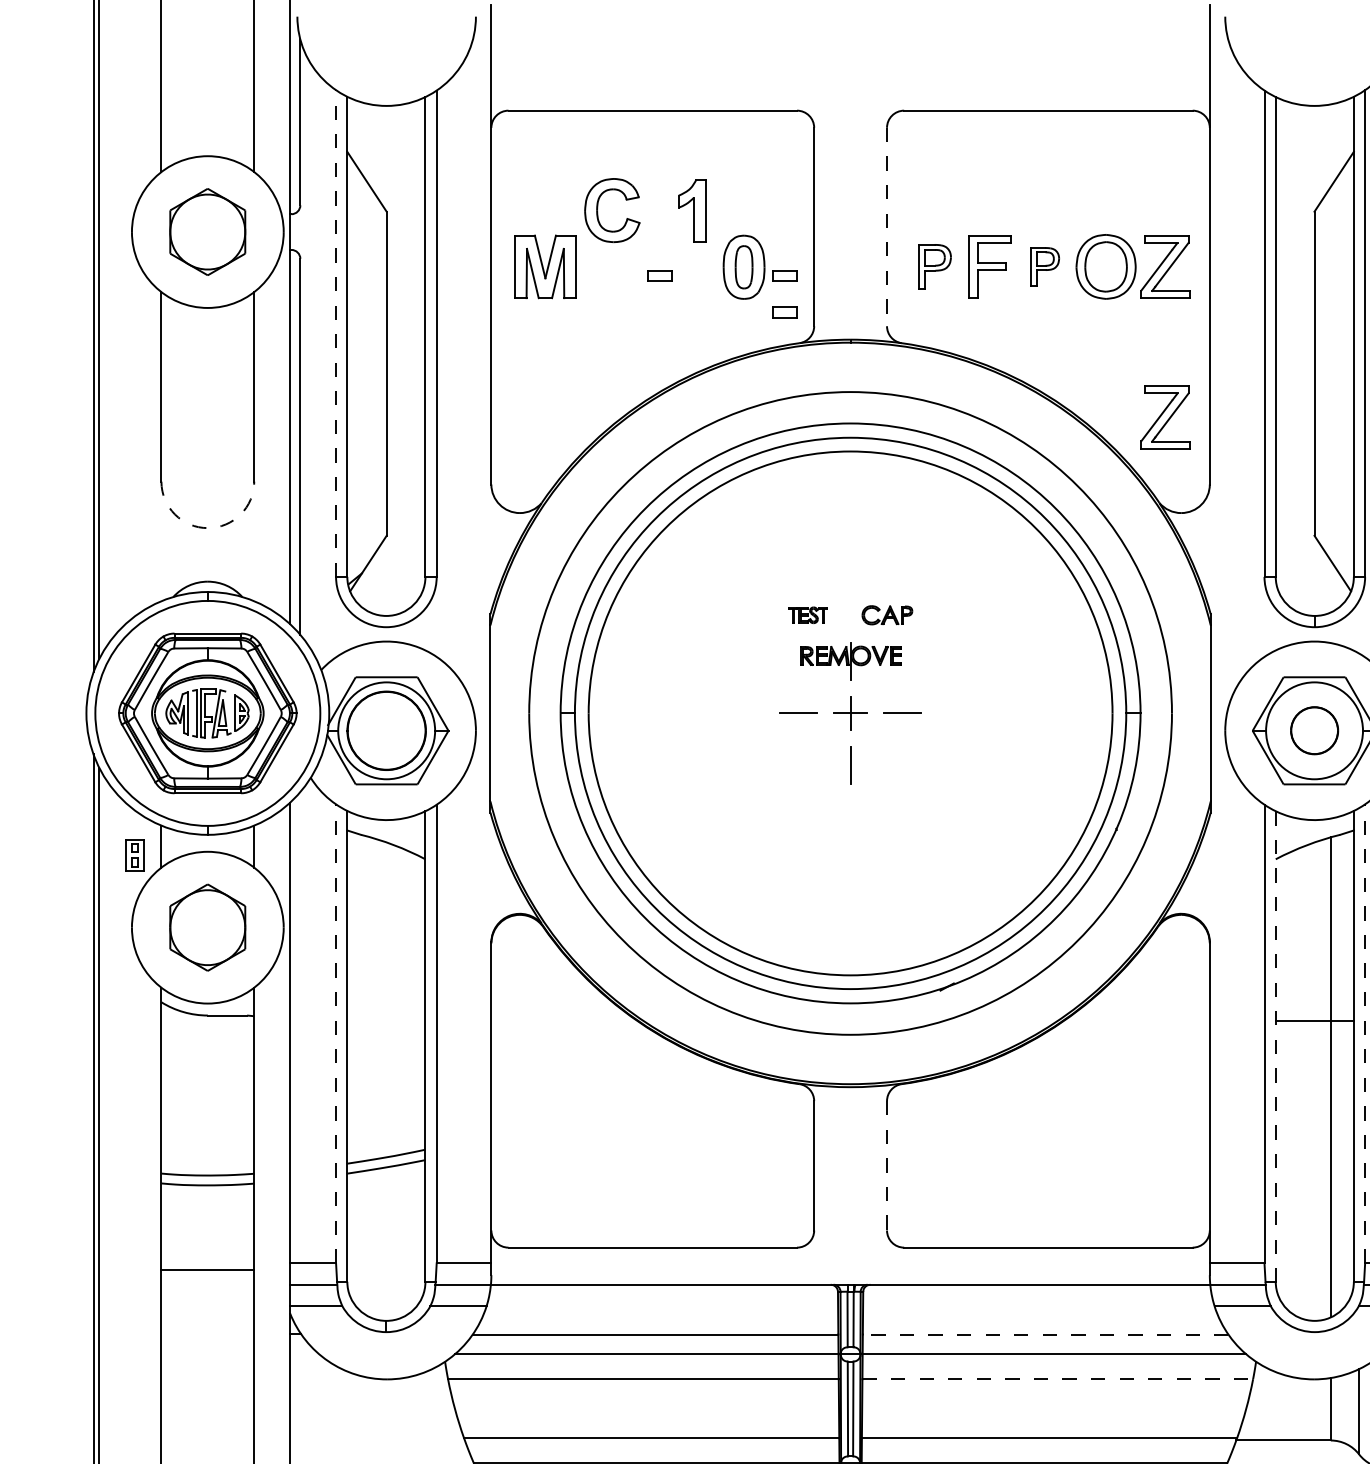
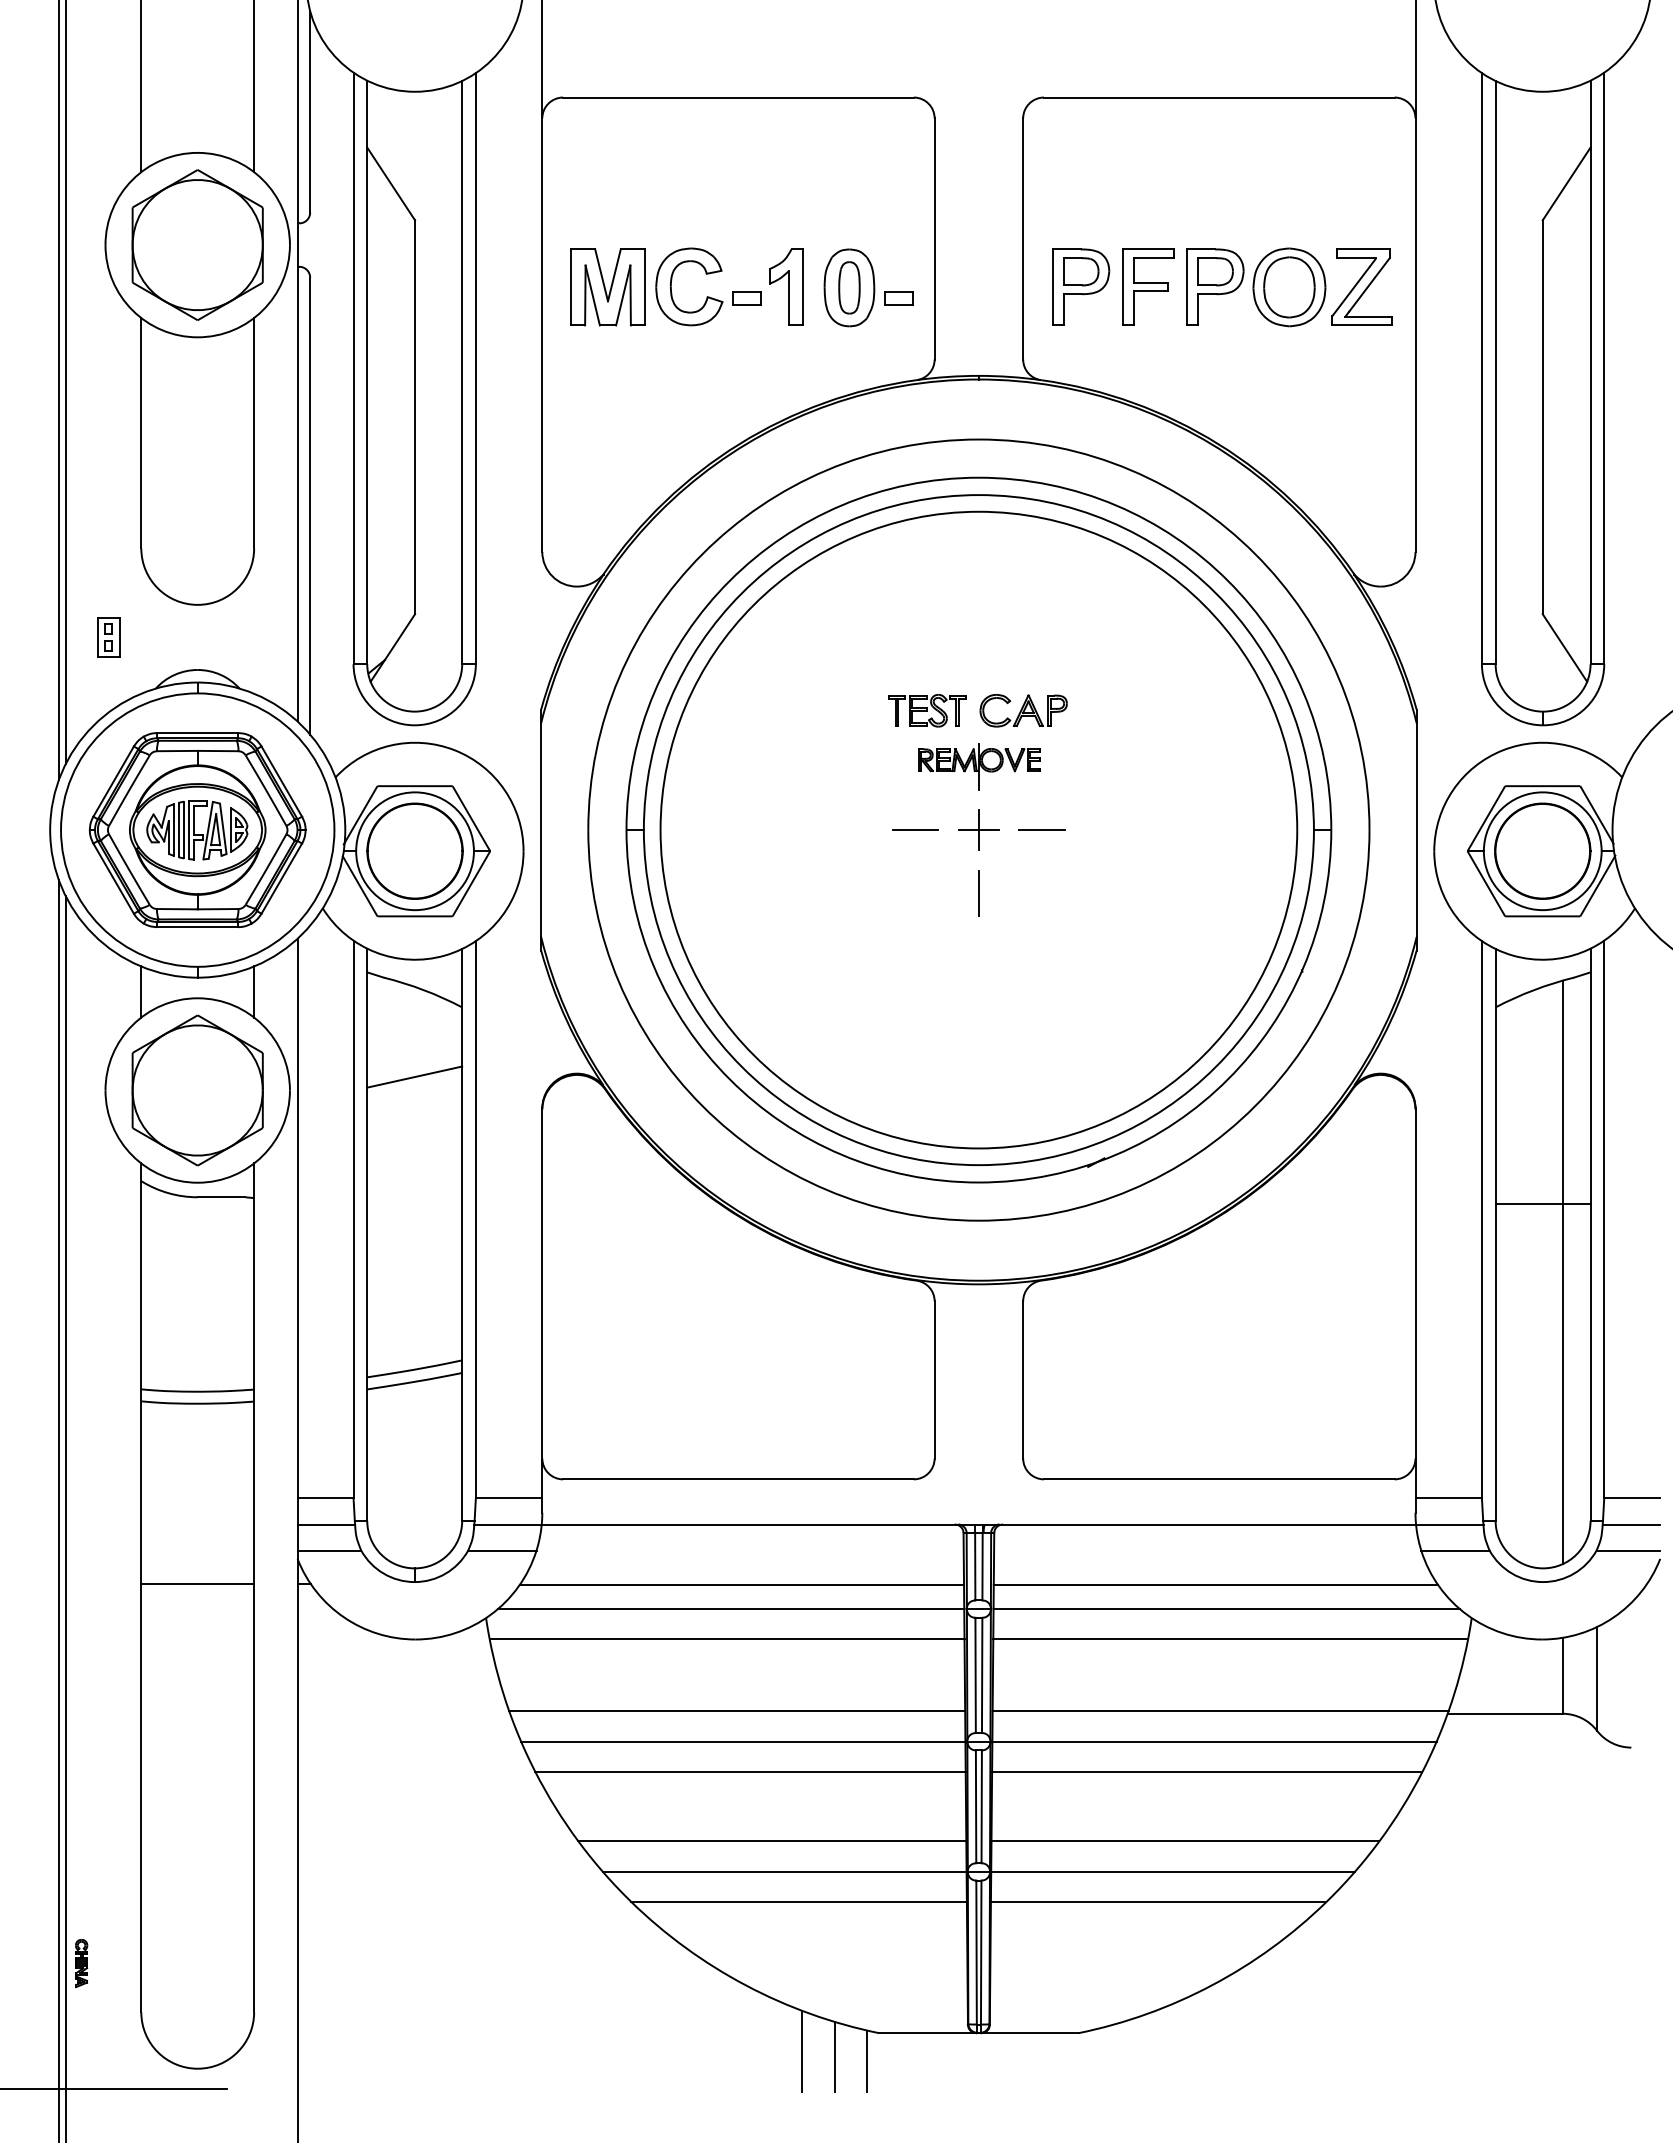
part: (597, 210) -> (671, 286), moved
part: (692, 210) -> (786, 286), moved
line: (887, 226) -> (1023, 238), dashed -> solid
part: (207, 231) -> (197, 244), size x1.43
part: (935, 266) -> (1081, 286), size x1.43
part: (1045, 266) -> (1215, 286), size x1.67
part: (784, 312) -> (898, 342), removed
line: (336, 333) -> (353, 368), dashed -> solid
part: (1165, 416) -> (1361, 469), removed
arc: (207, 527) -> (197, 604), dashed -> solid
part: (808, 615) -> (927, 710), size x1.67
part: (887, 615) -> (1023, 710), size x1.43
line: (192, 712) -> (178, 829), added
line: (229, 712) -> (223, 828), added
part: (1314, 730) -> (1542, 850), size x1.67
part: (134, 855) -> (108, 637), moved
line: (386, 916) -> (414, 1076), added
part: (207, 927) -> (197, 1090), size x1.43
line: (336, 1033) -> (353, 1219), dashed -> solid
line: (1365, 1033) -> (1604, 1219), dashed -> solid
line: (1275, 1046) -> (1495, 1234), dashed -> solid
line: (887, 1165) -> (1023, 1379), dashed -> solid
line: (207, 1269) -> (197, 1584), moved
line: (1045, 1334) -> (1215, 1584), dashed -> solid
line: (1058, 1379) -> (1231, 1639), dashed -> solid

